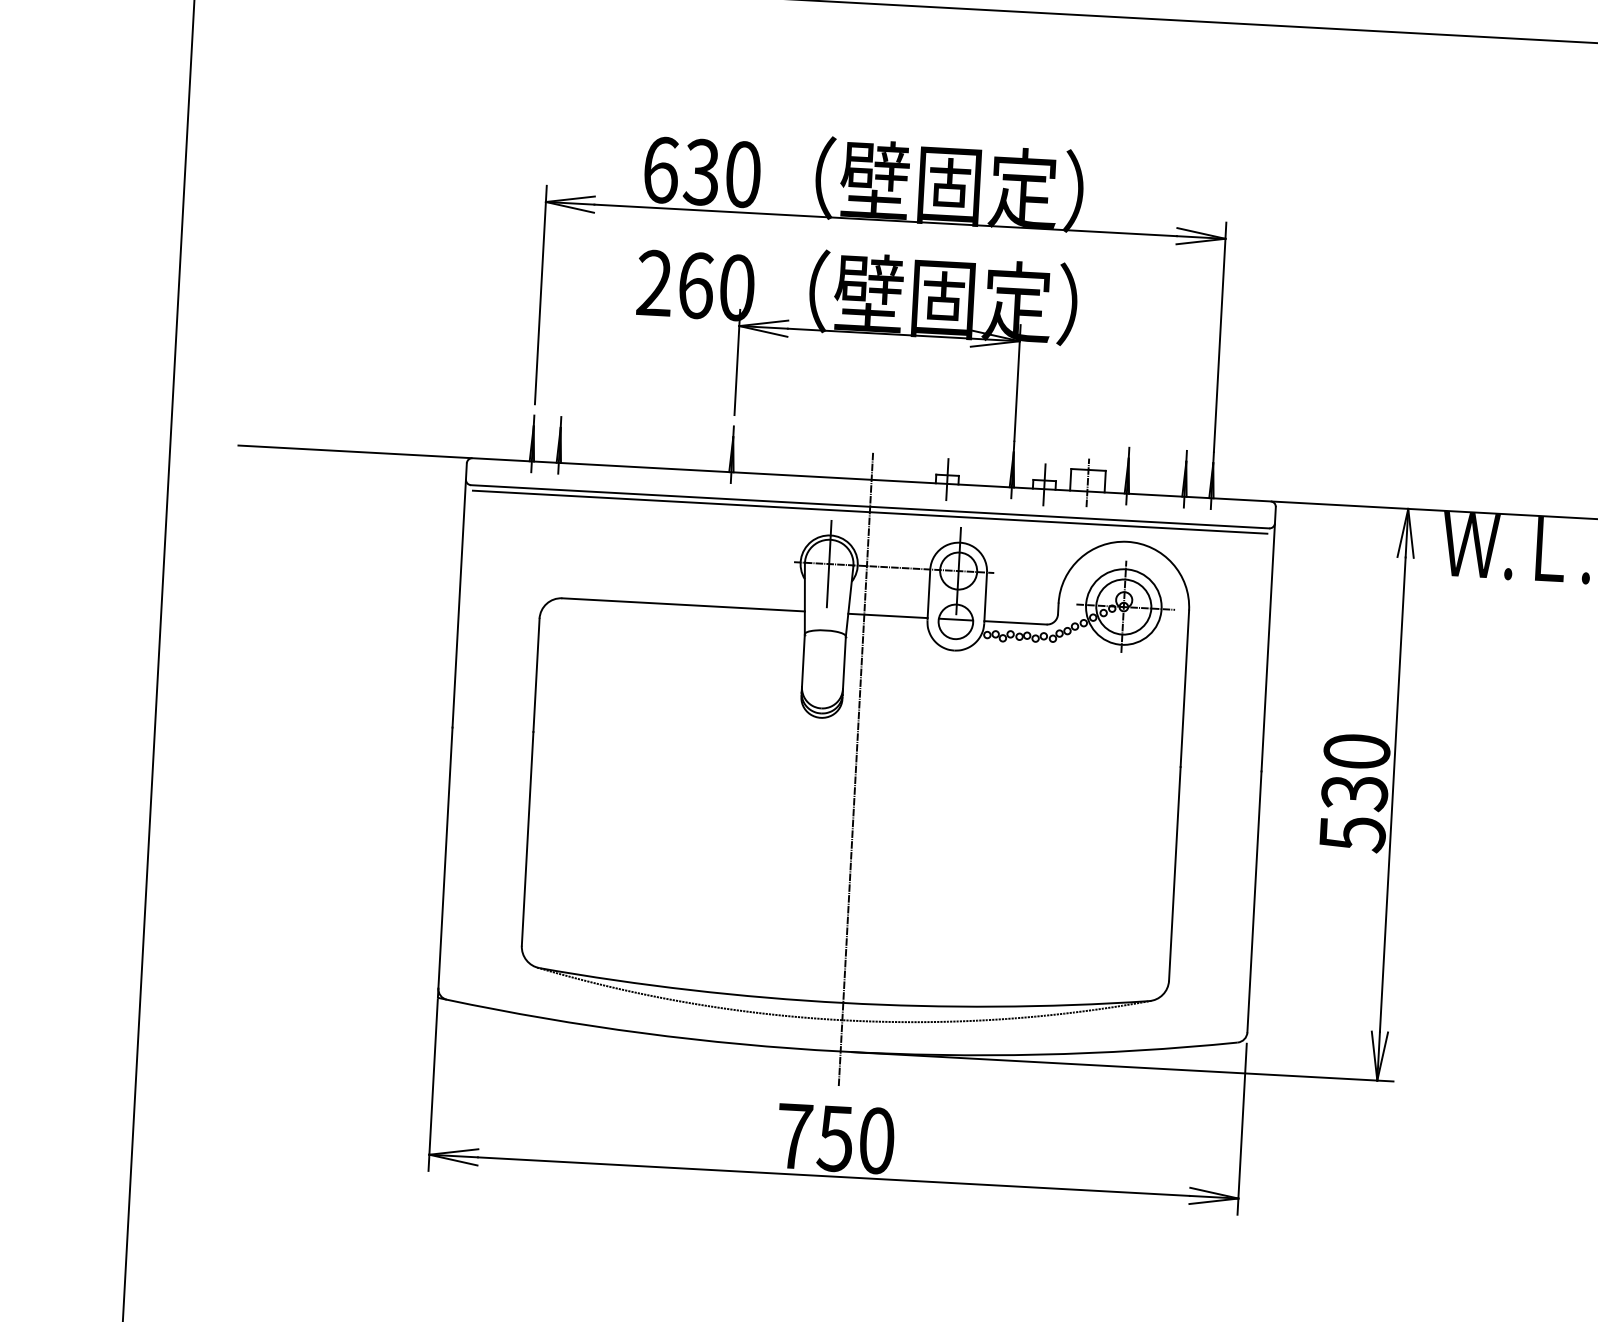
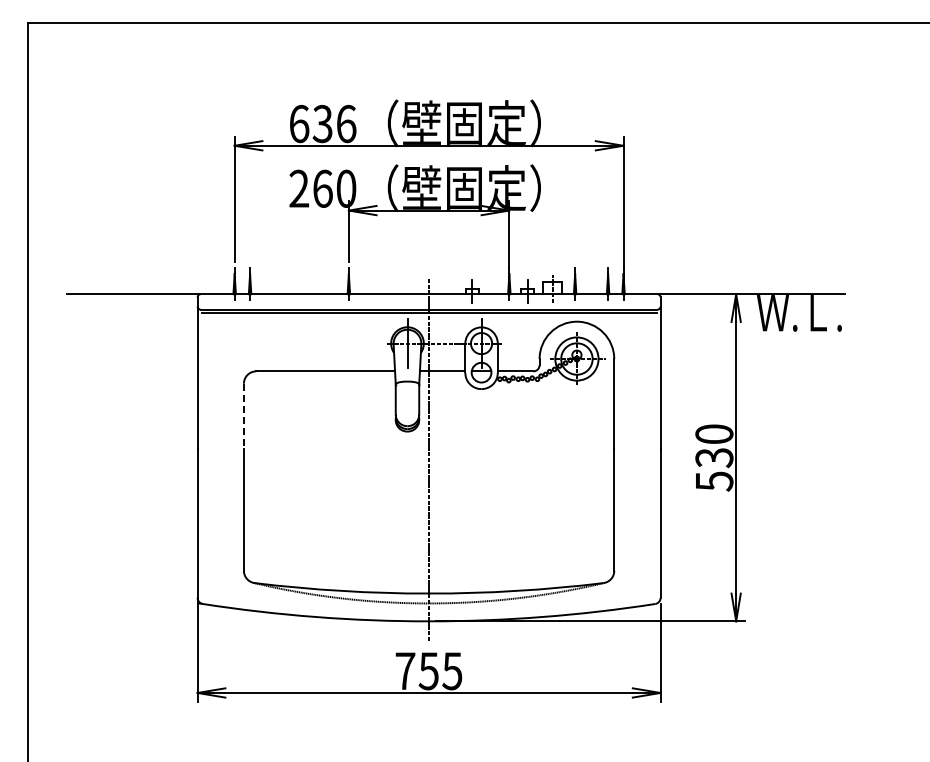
text: (743, 173) -> (346, 123), 630 -> 636
line: (535, 675) -> (243, 416), solid -> dashed
text: (876, 1141) -> (452, 671), 750 -> 755

